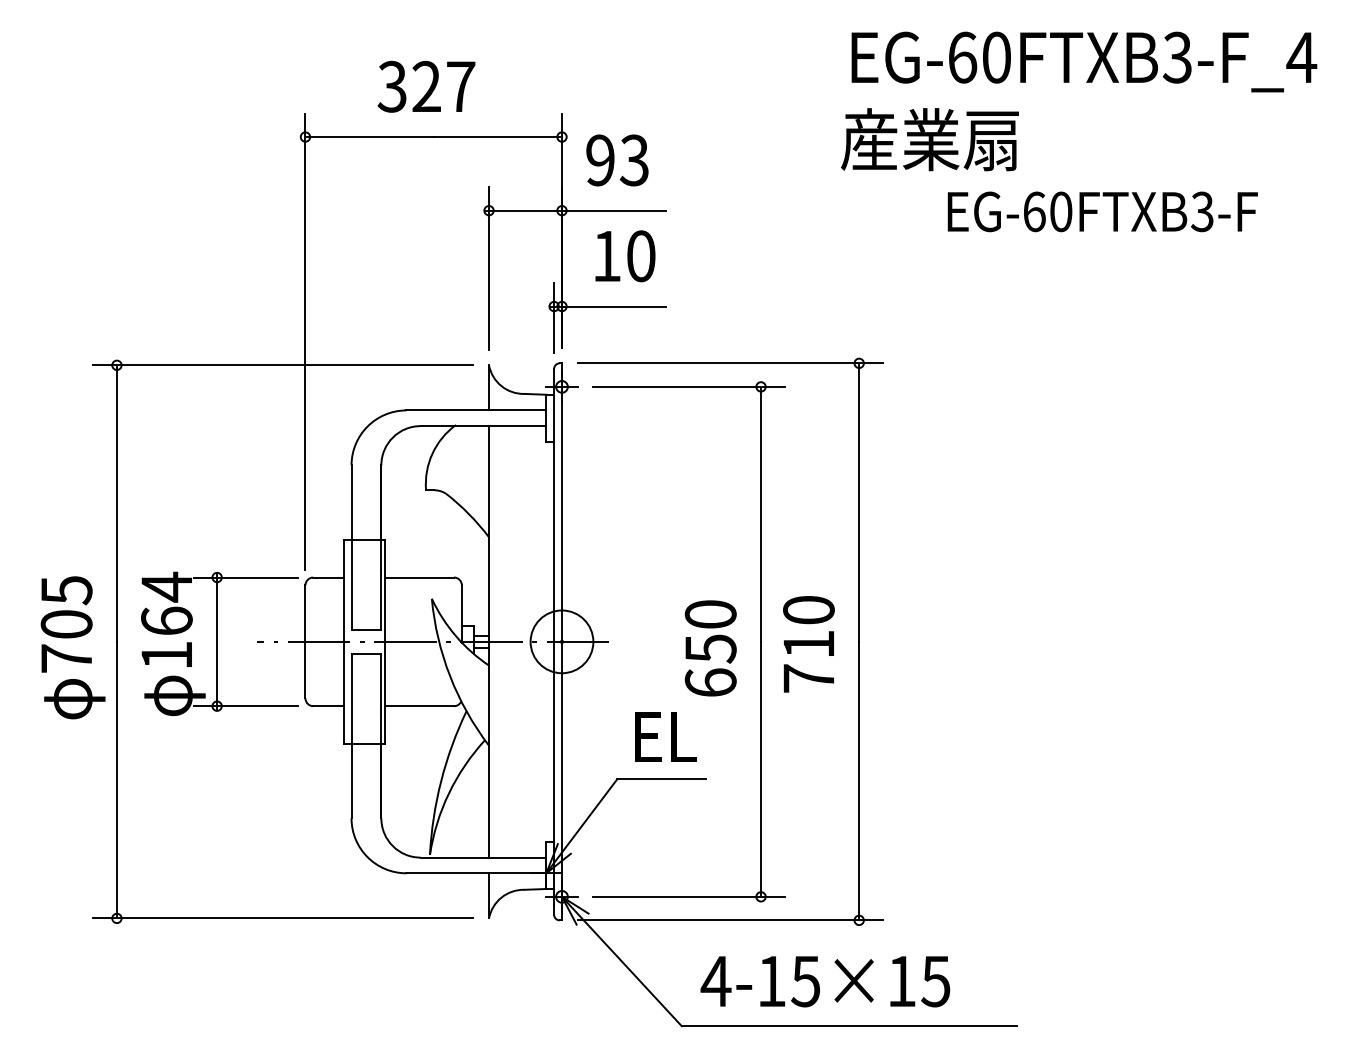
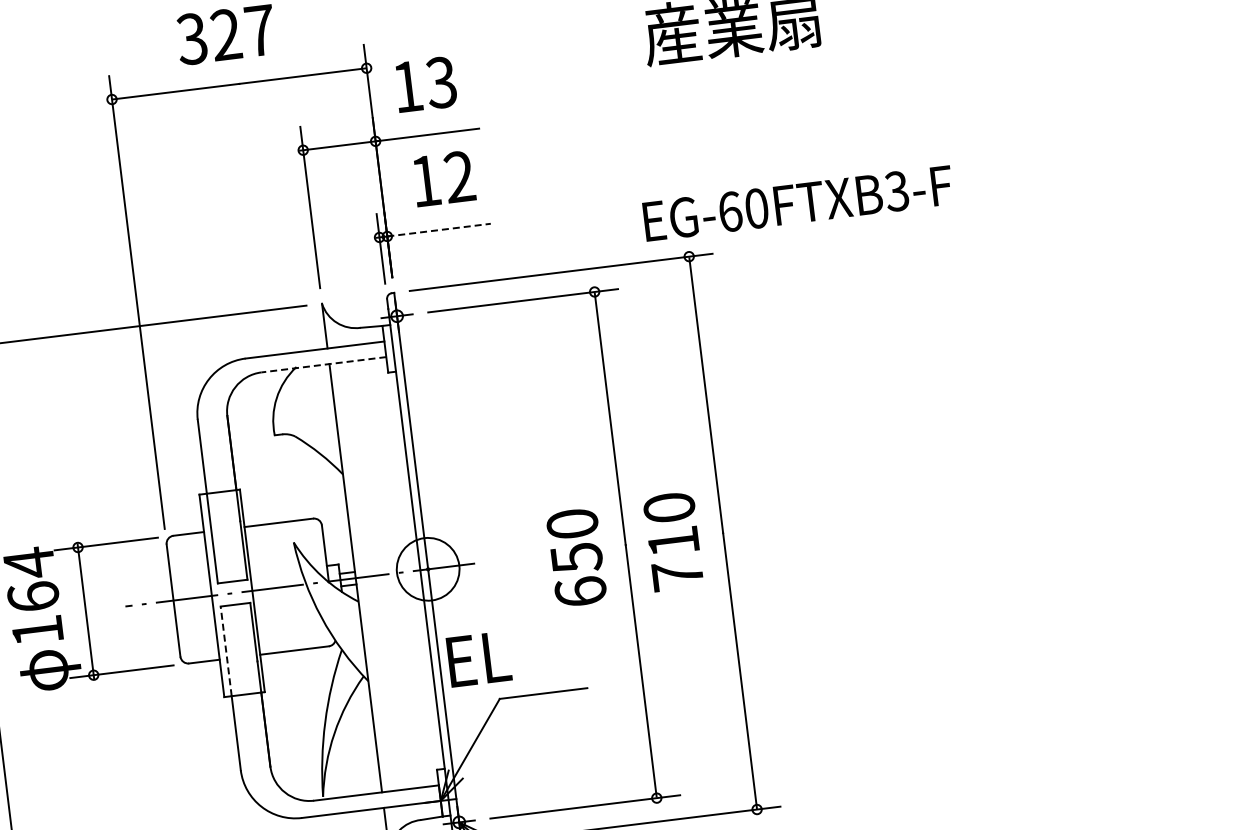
text: (600, 160) -> (407, 86), 93 -> 13
text: (1102, 211) -> (797, 203), moved
text: (641, 256) -> (460, 177), 10 -> 12
line: (614, 306) -> (439, 230), solid -> dashed
line: (483, 426) -> (324, 365), solid -> dashed
line: (351, 698) -> (226, 651), solid -> dashed
text: (665, 736) -> (478, 658), moved

